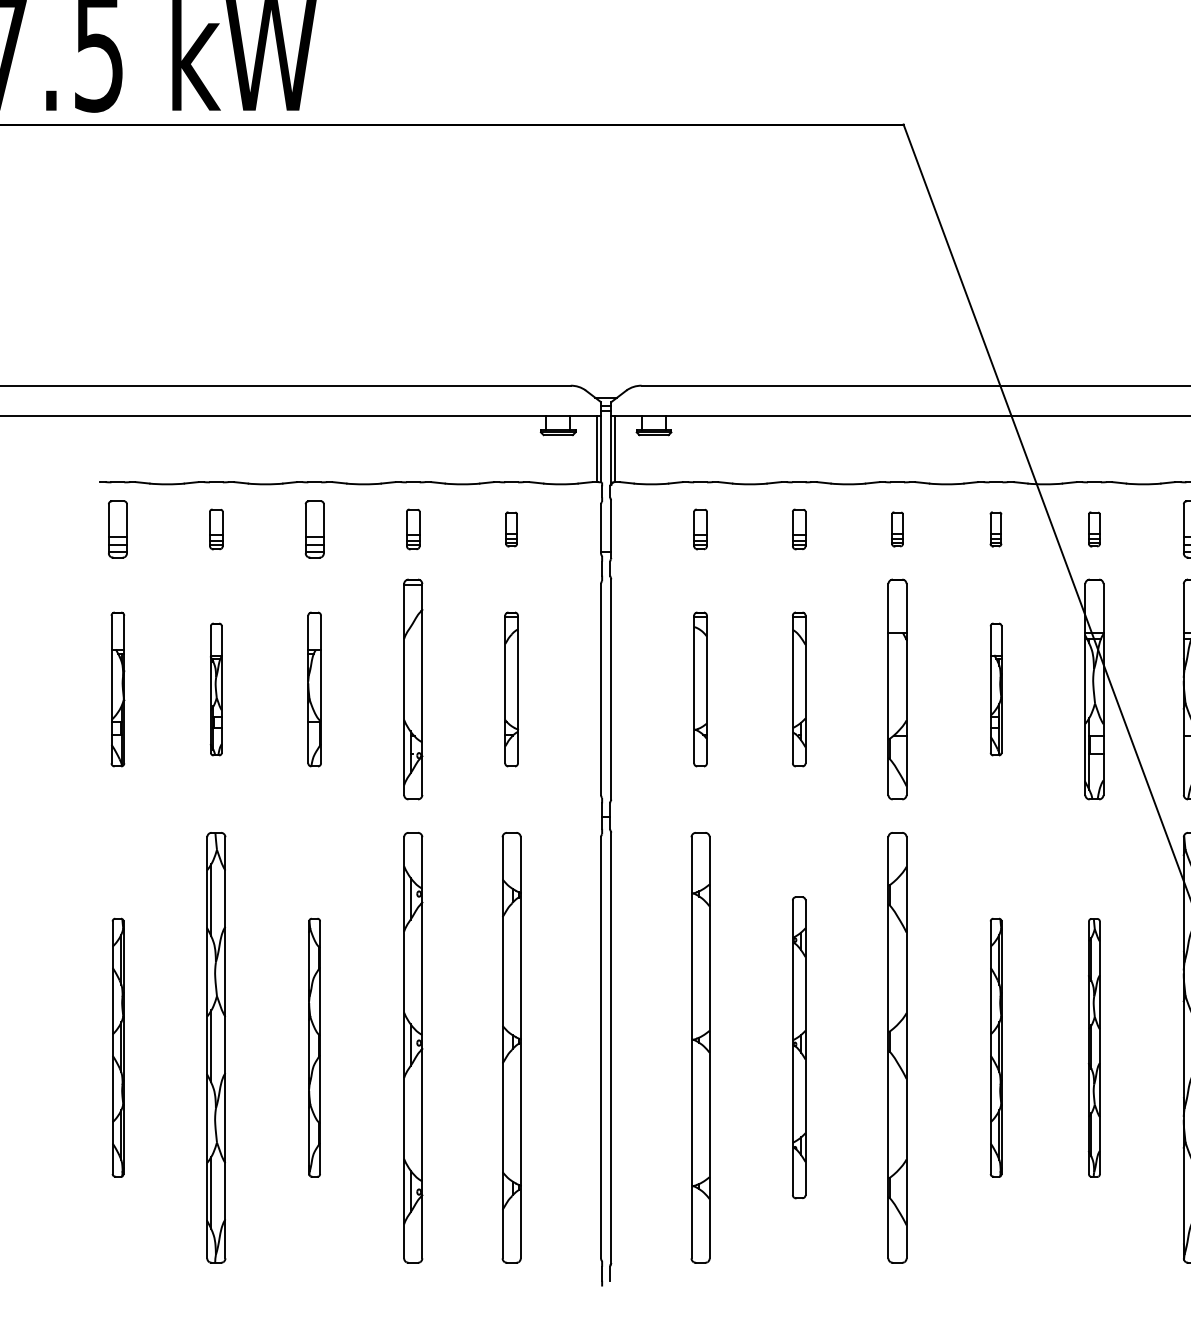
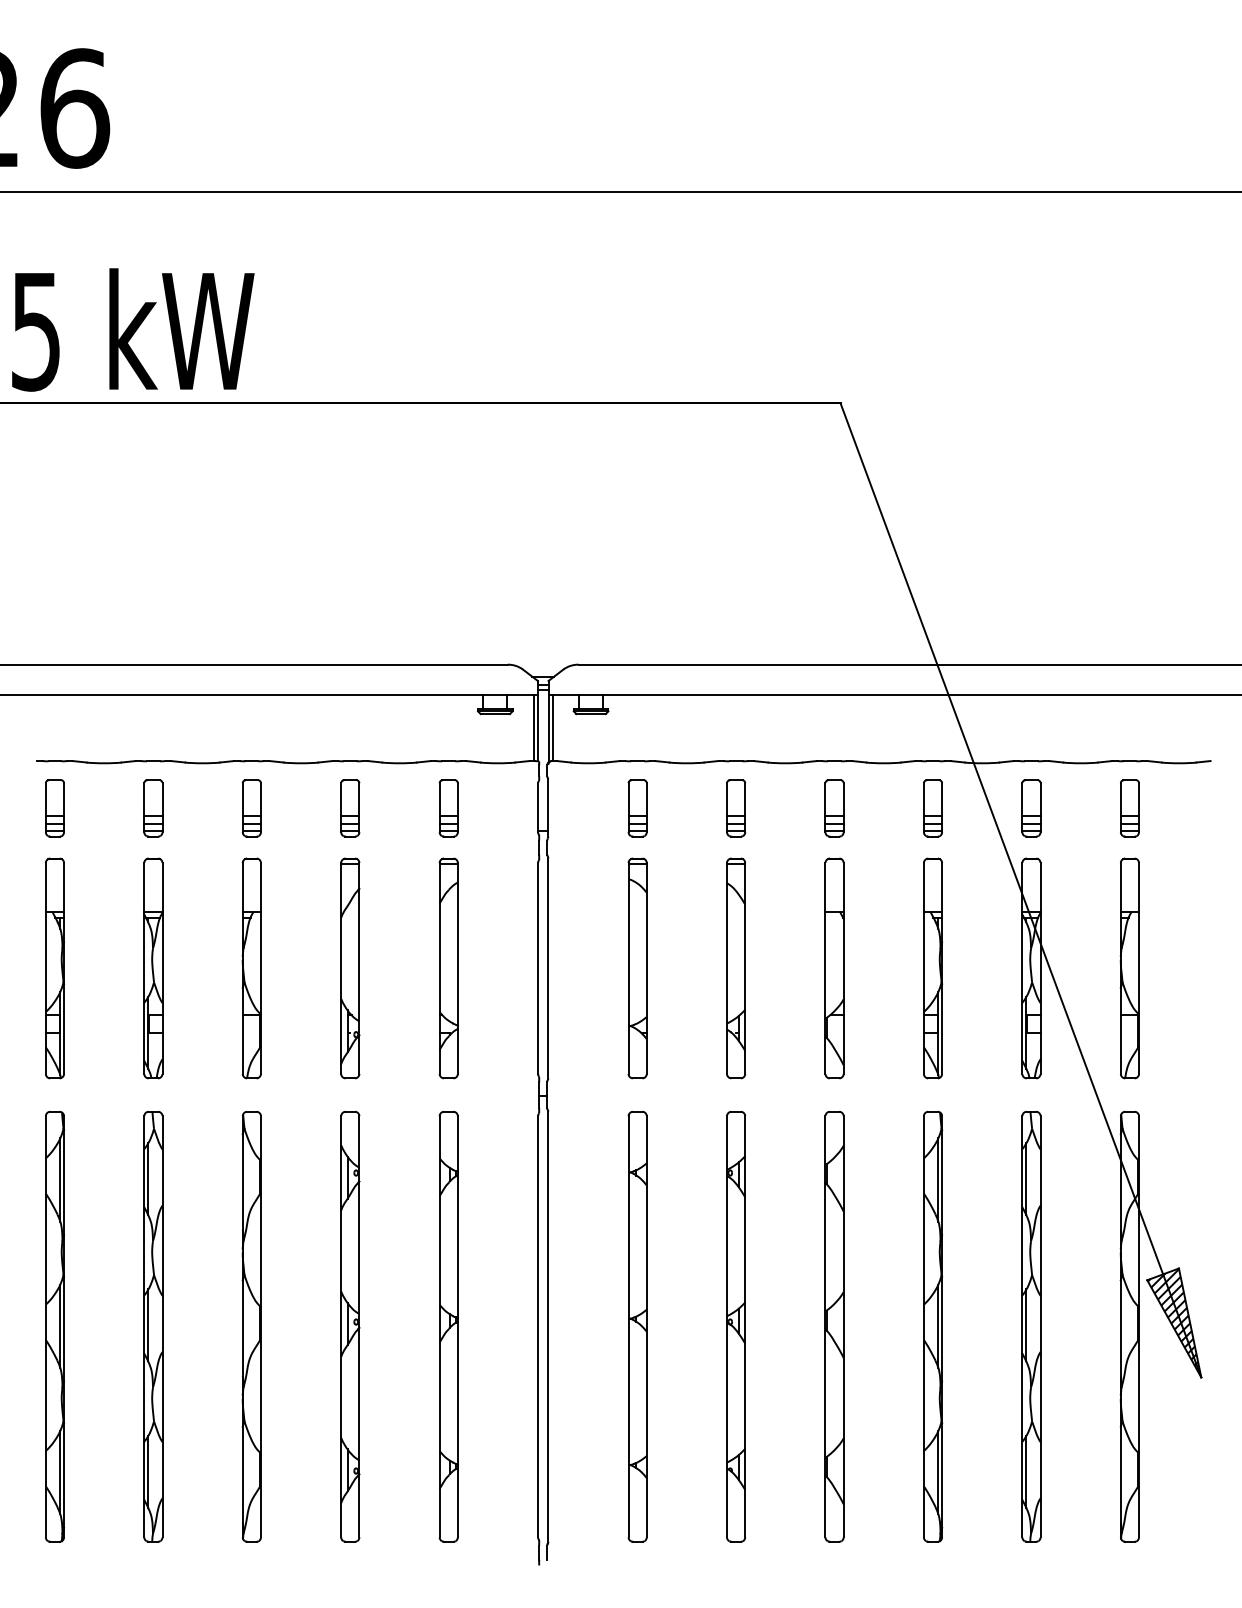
part: (216, 529) -> (153, 808), size x1.43
part: (413, 529) -> (350, 808), size x1.43
part: (511, 529) -> (448, 808), size x1.67
part: (700, 529) -> (637, 808), size x1.43
part: (799, 529) -> (736, 808), size x1.43
part: (897, 529) -> (834, 808), size x1.67
part: (995, 529) -> (932, 808), size x1.67
part: (1094, 529) -> (1031, 808), size x1.67
part: (117, 689) -> (54, 968), size x1.43
part: (216, 689) -> (153, 968), size x1.67
part: (314, 689) -> (251, 968), size x1.43
part: (511, 689) -> (448, 968), size x1.43
part: (700, 689) -> (637, 968), size x1.43
part: (799, 689) -> (736, 968), size x1.43
part: (996, 689) -> (933, 968), size x1.67
part: (118, 1047) -> (55, 1326), size x1.67
part: (314, 1047) -> (251, 1326), size x1.67
part: (799, 1047) -> (736, 1326), size x1.43
part: (996, 1047) -> (933, 1326), size x1.67
part: (1094, 1047) -> (1031, 1326), size x1.67

